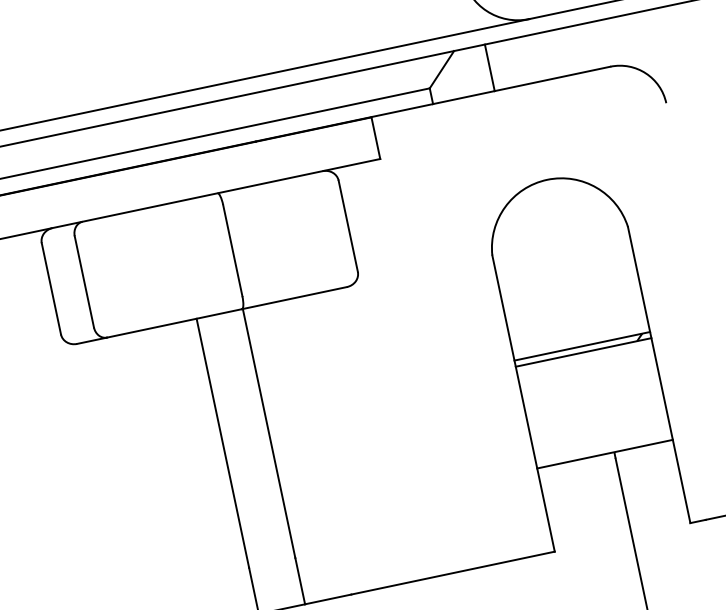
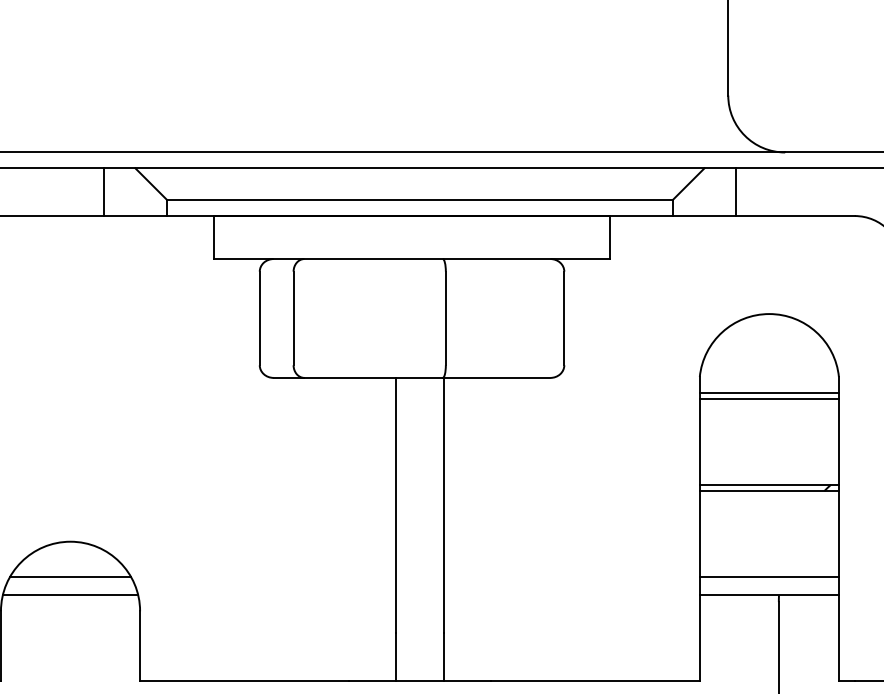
line: (562, 257) -> (768, 393), added
line: (563, 263) -> (768, 399), added
line: (600, 435) -> (768, 576), added

